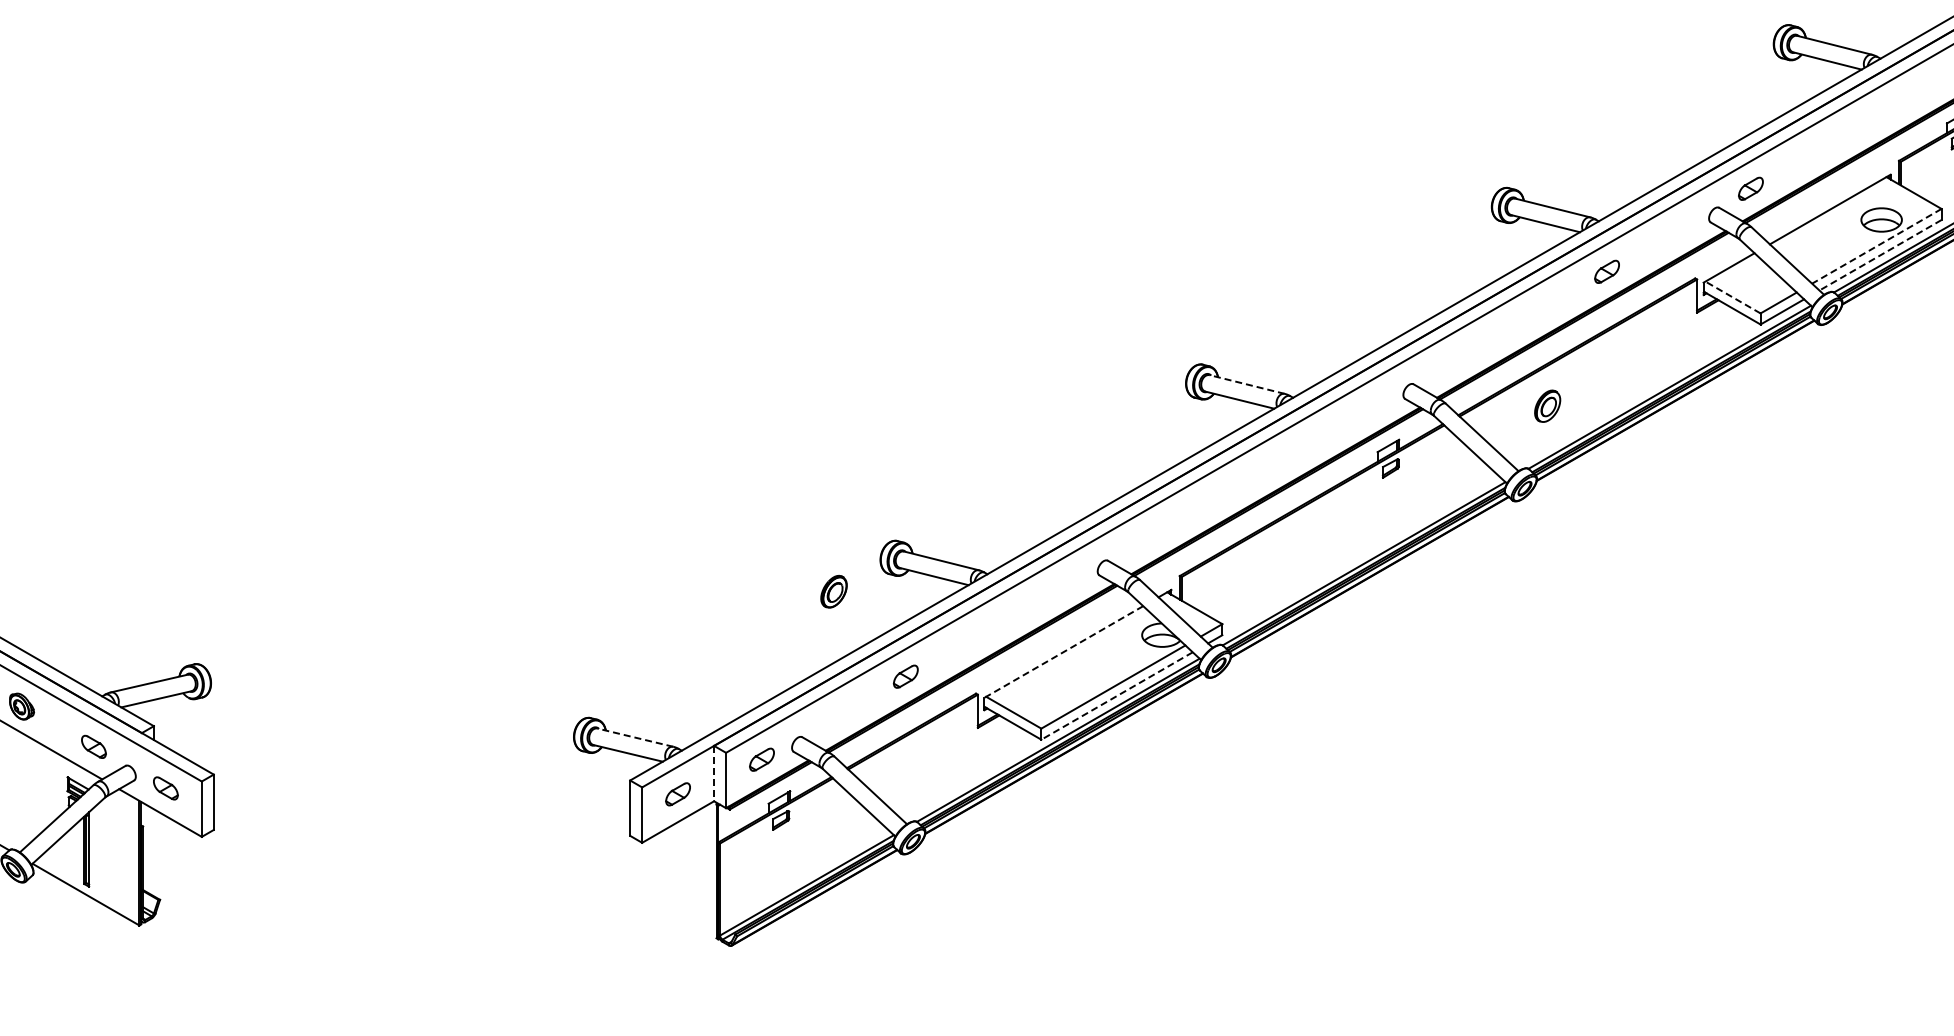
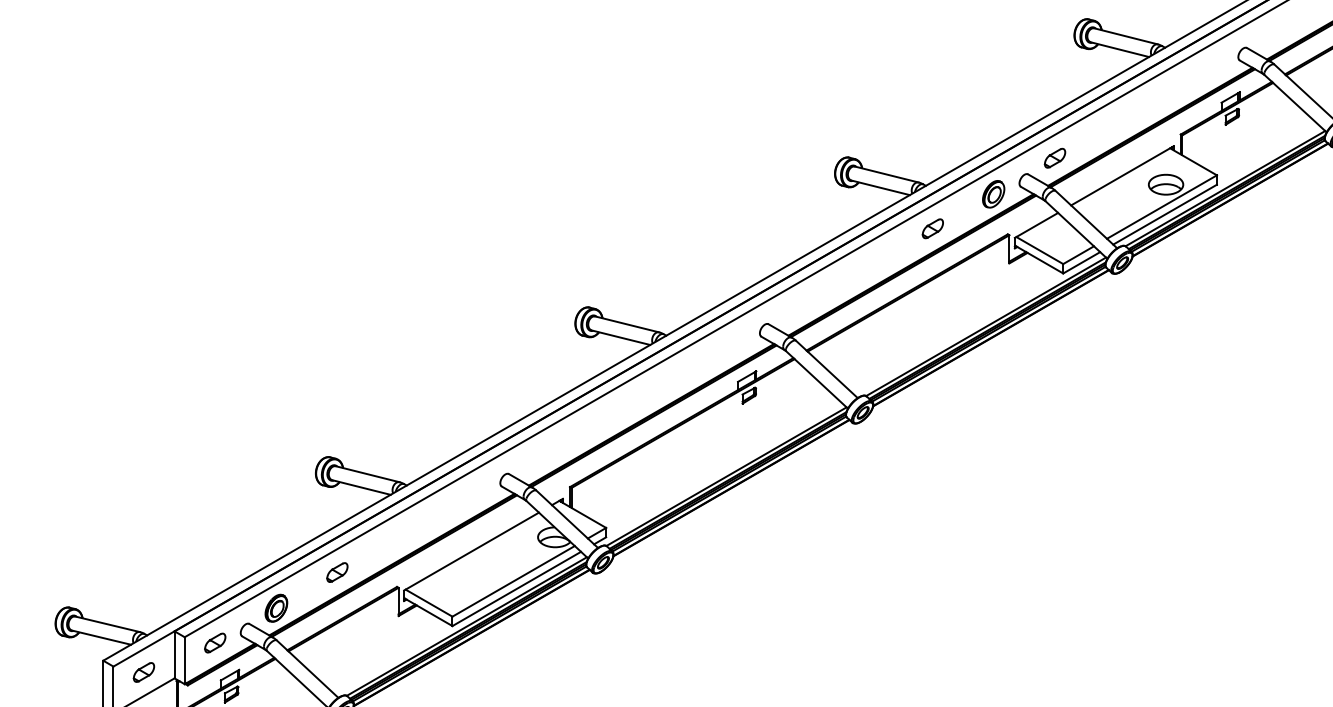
line: (1876, 246) -> (1161, 207), dashed -> solid
line: (1880, 255) -> (1165, 214), dashed -> solid
line: (1733, 297) -> (1040, 250), dashed -> solid
line: (1247, 384) -> (627, 324), dashed -> solid
part: (1547, 405) -> (993, 193), moved
part: (833, 591) -> (275, 608), moved
line: (1063, 652) -> (471, 552), dashed -> solid
line: (1116, 696) -> (516, 589), dashed -> solid
line: (634, 737) -> (106, 624), dashed -> solid
line: (714, 773) -> (174, 654), dashed -> solid

